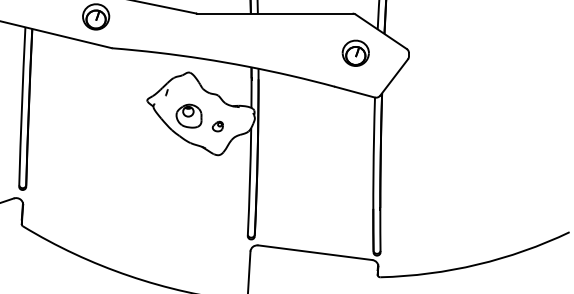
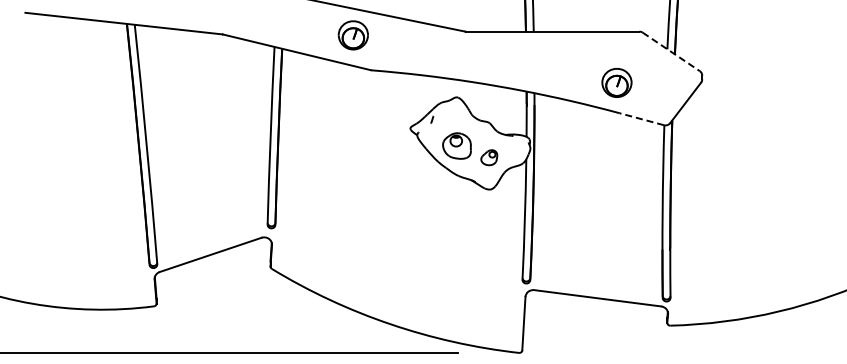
line: (381, 32) -> (671, 52), solid -> dashed
part: (355, 52) -> (616, 82), moved
line: (354, 92) -> (641, 119), solid -> dashed
part: (217, 126) -> (488, 157), size x1.4

